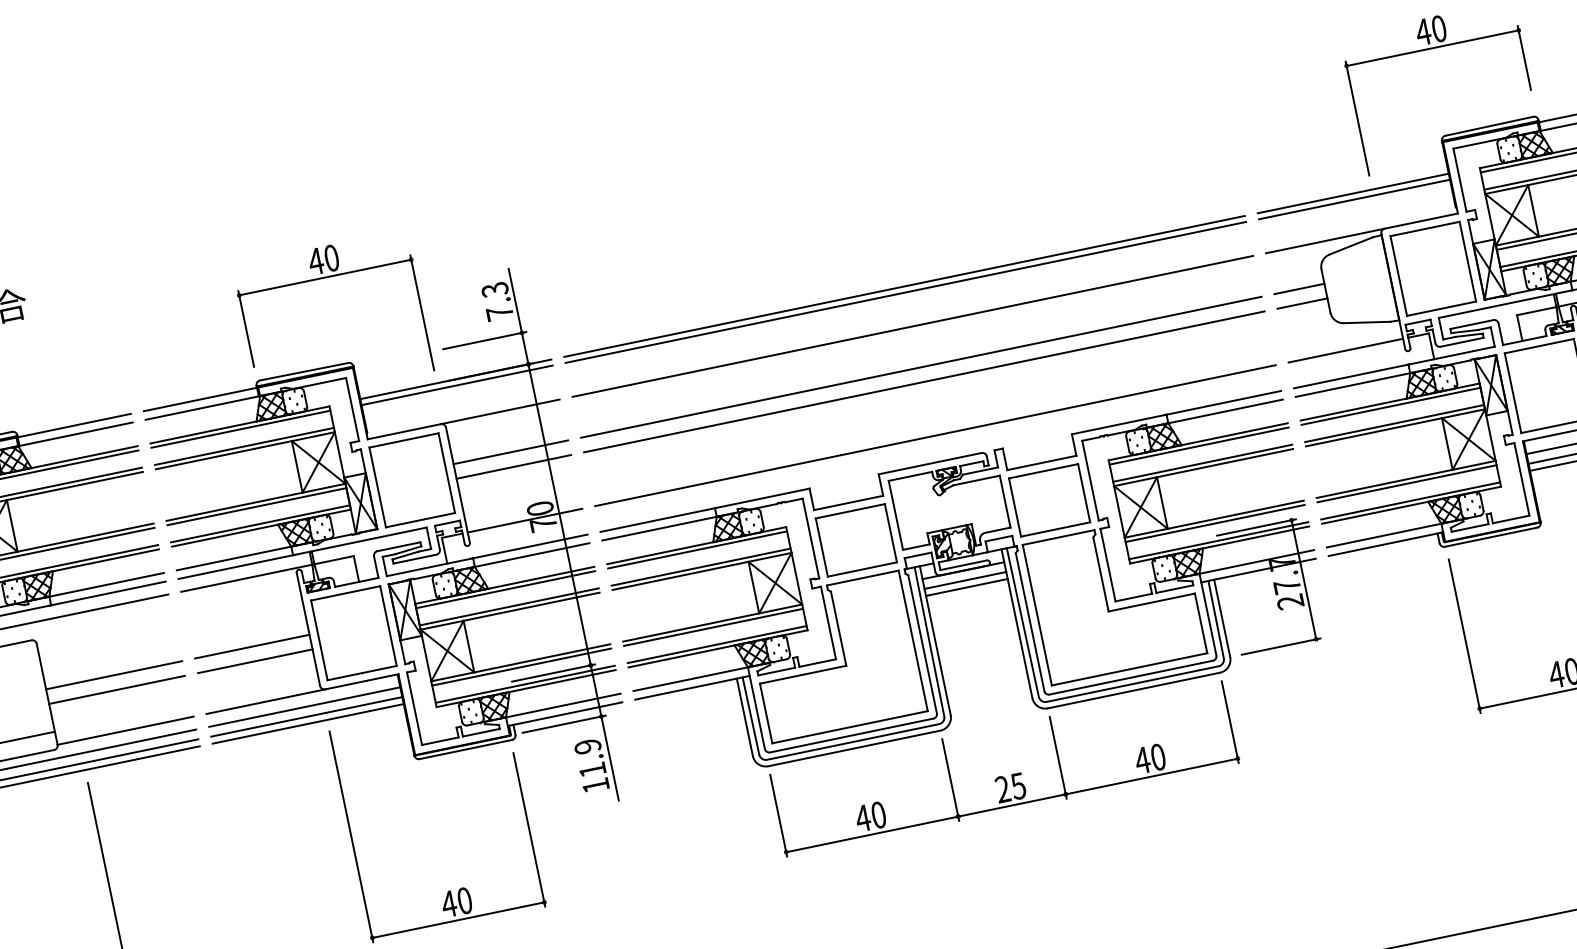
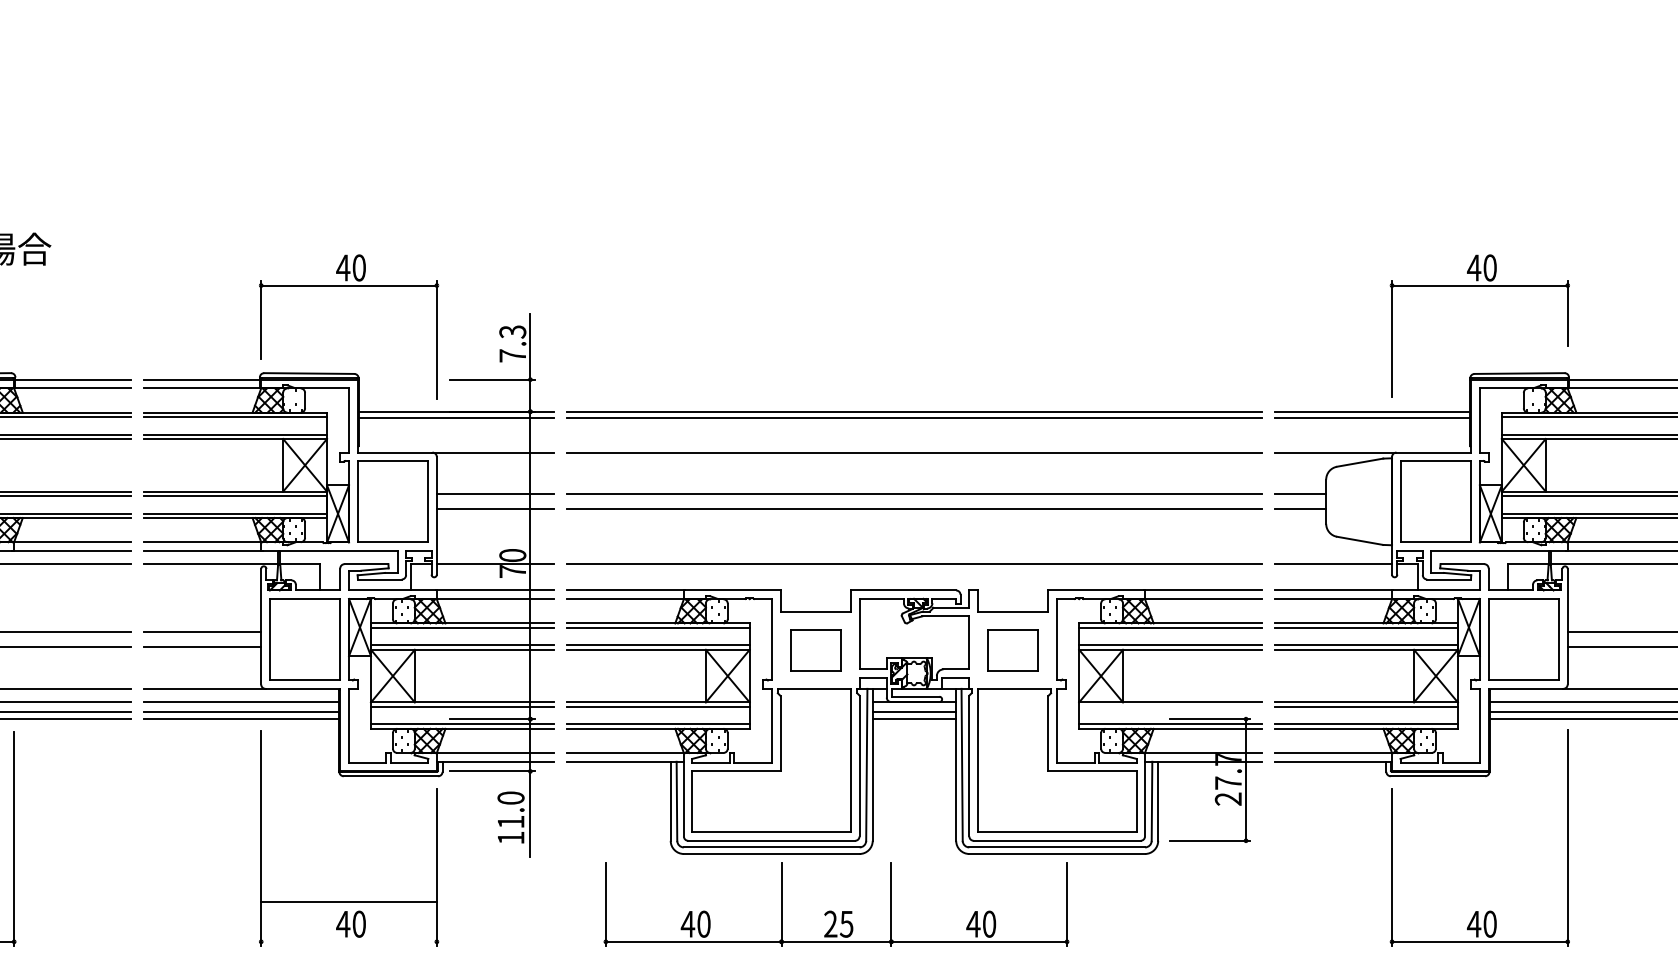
part: (1048, 500) -> (1012, 650), size x0.7
line: (1215, 523) -> (1170, 706), removed
part: (856, 540) -> (815, 650), size x0.7
text: (587, 746) -> (510, 797), 11.9 -> 11.0
part: (1002, 776) -> (833, 911), moved
line: (457, 919) -> (348, 901), moved

